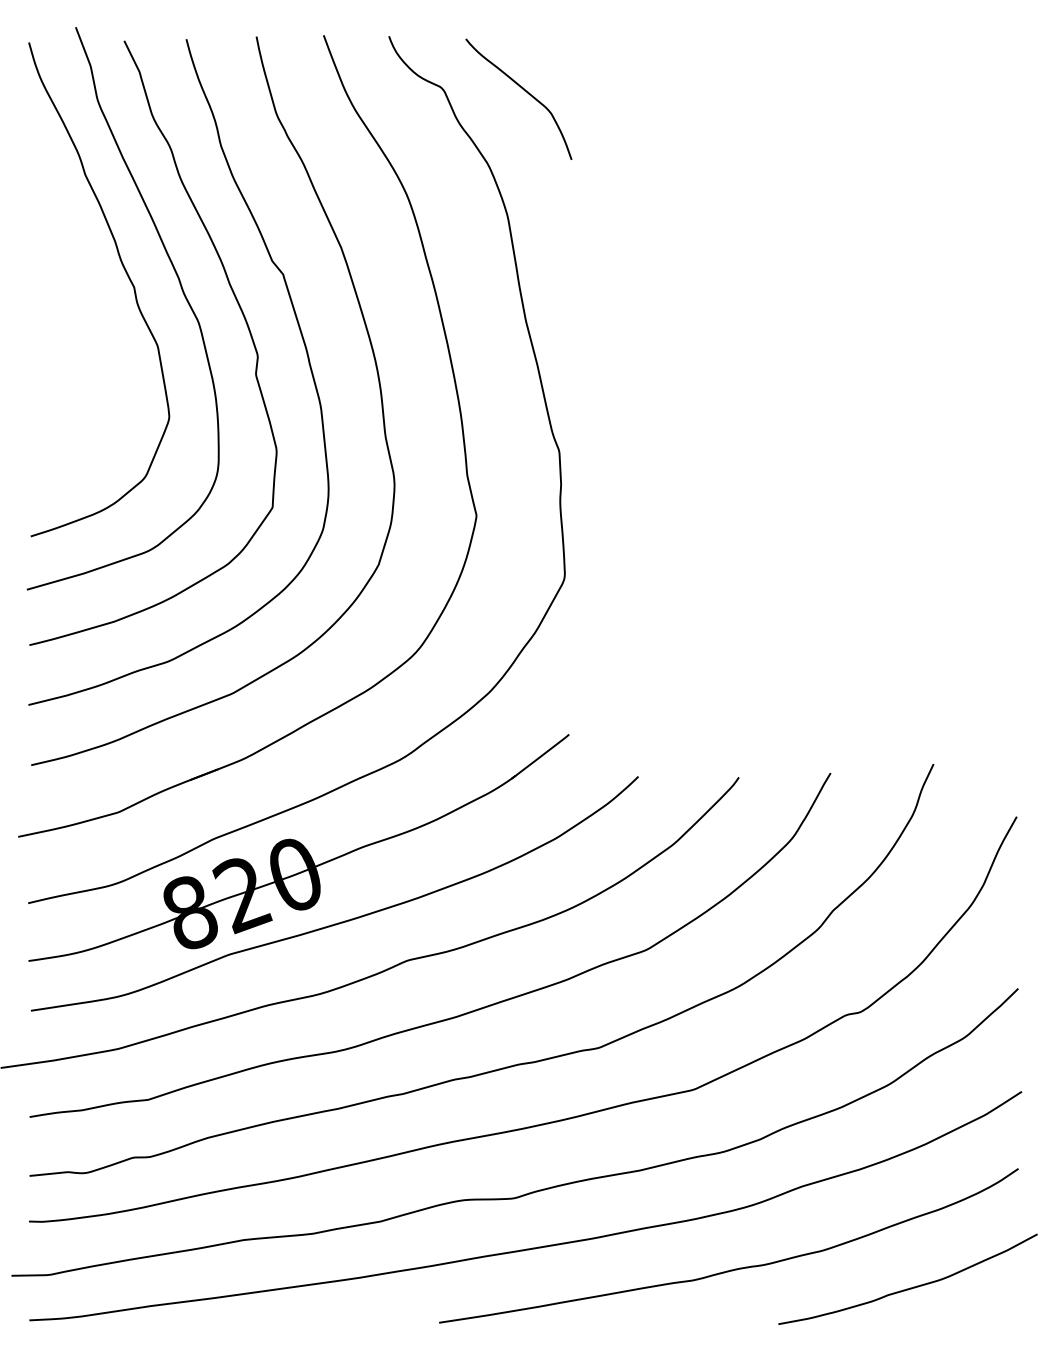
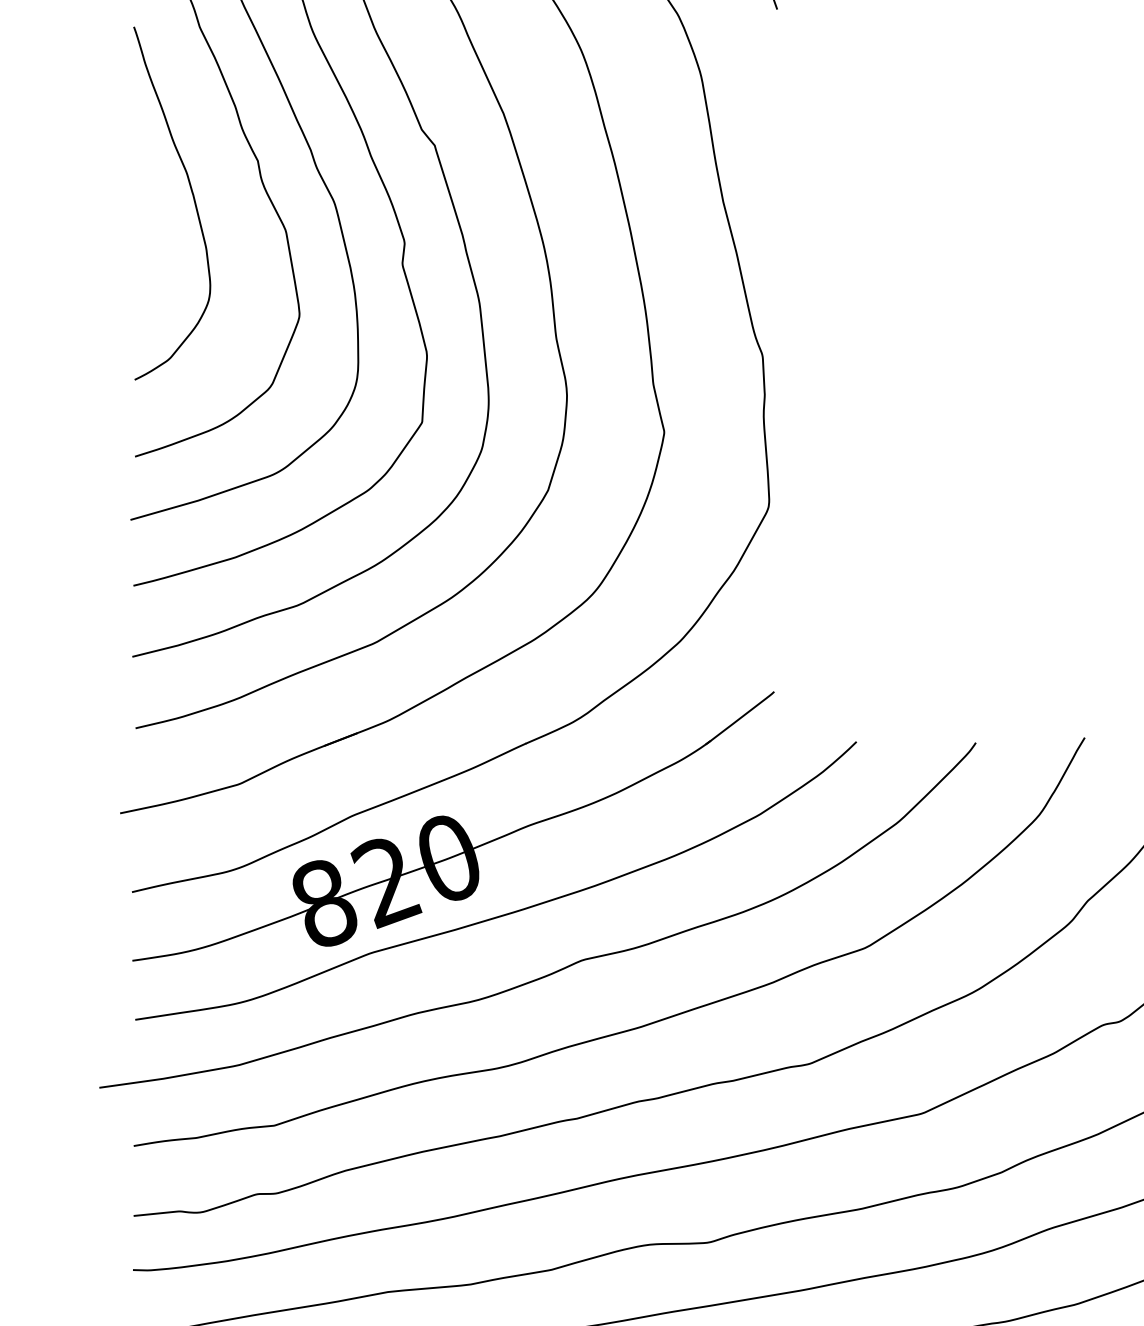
curve: (79, 319) -> (192, 199), added

